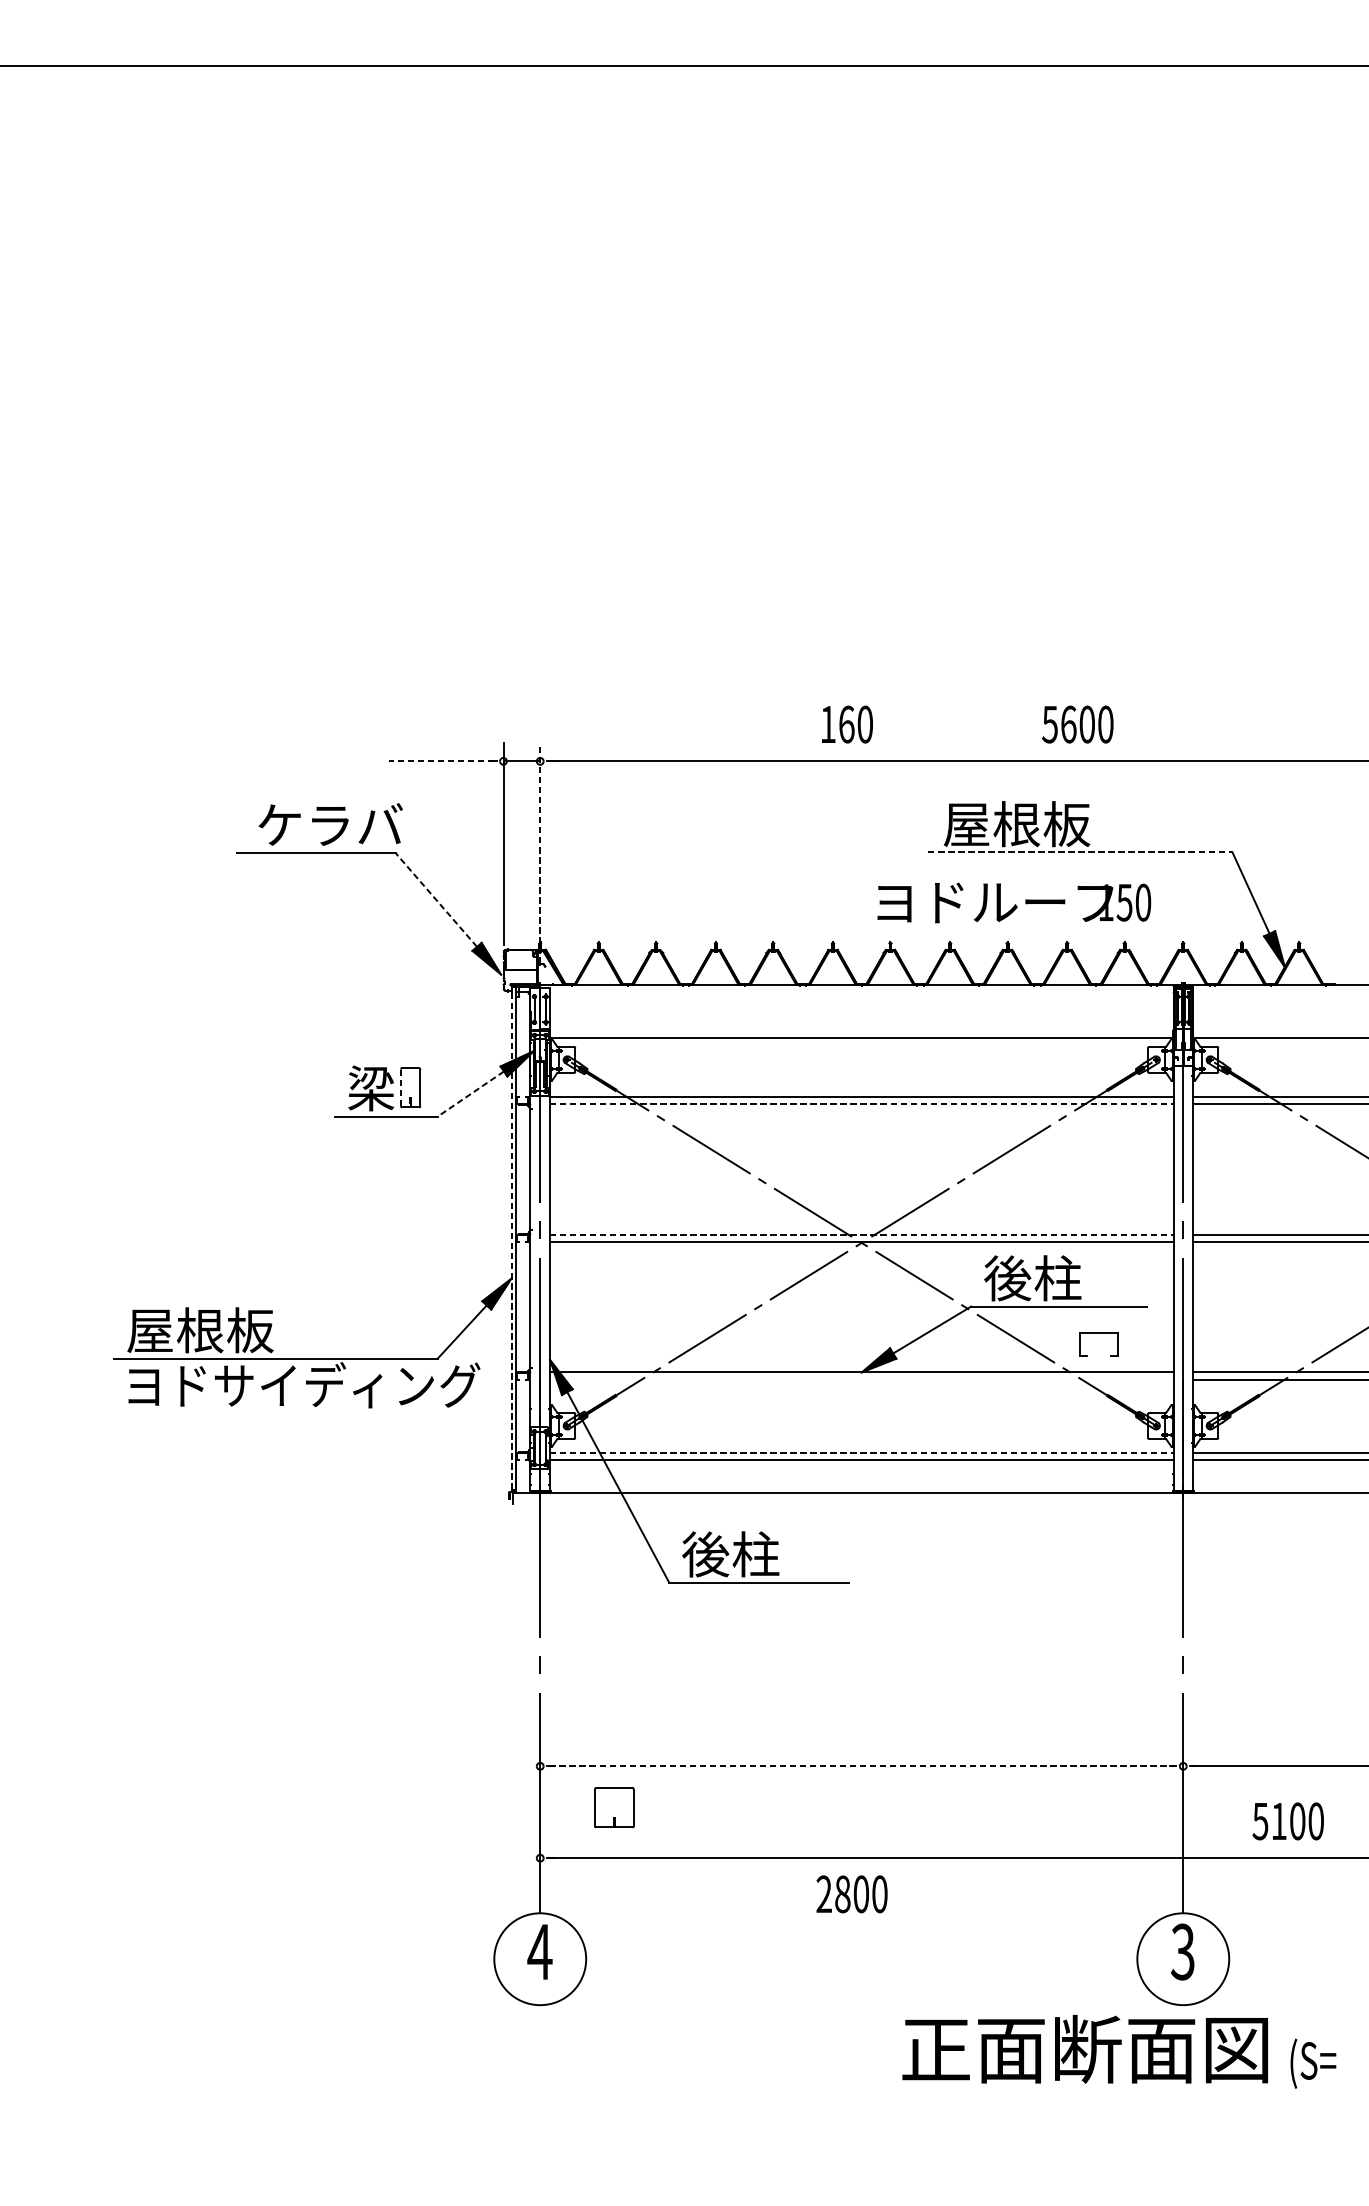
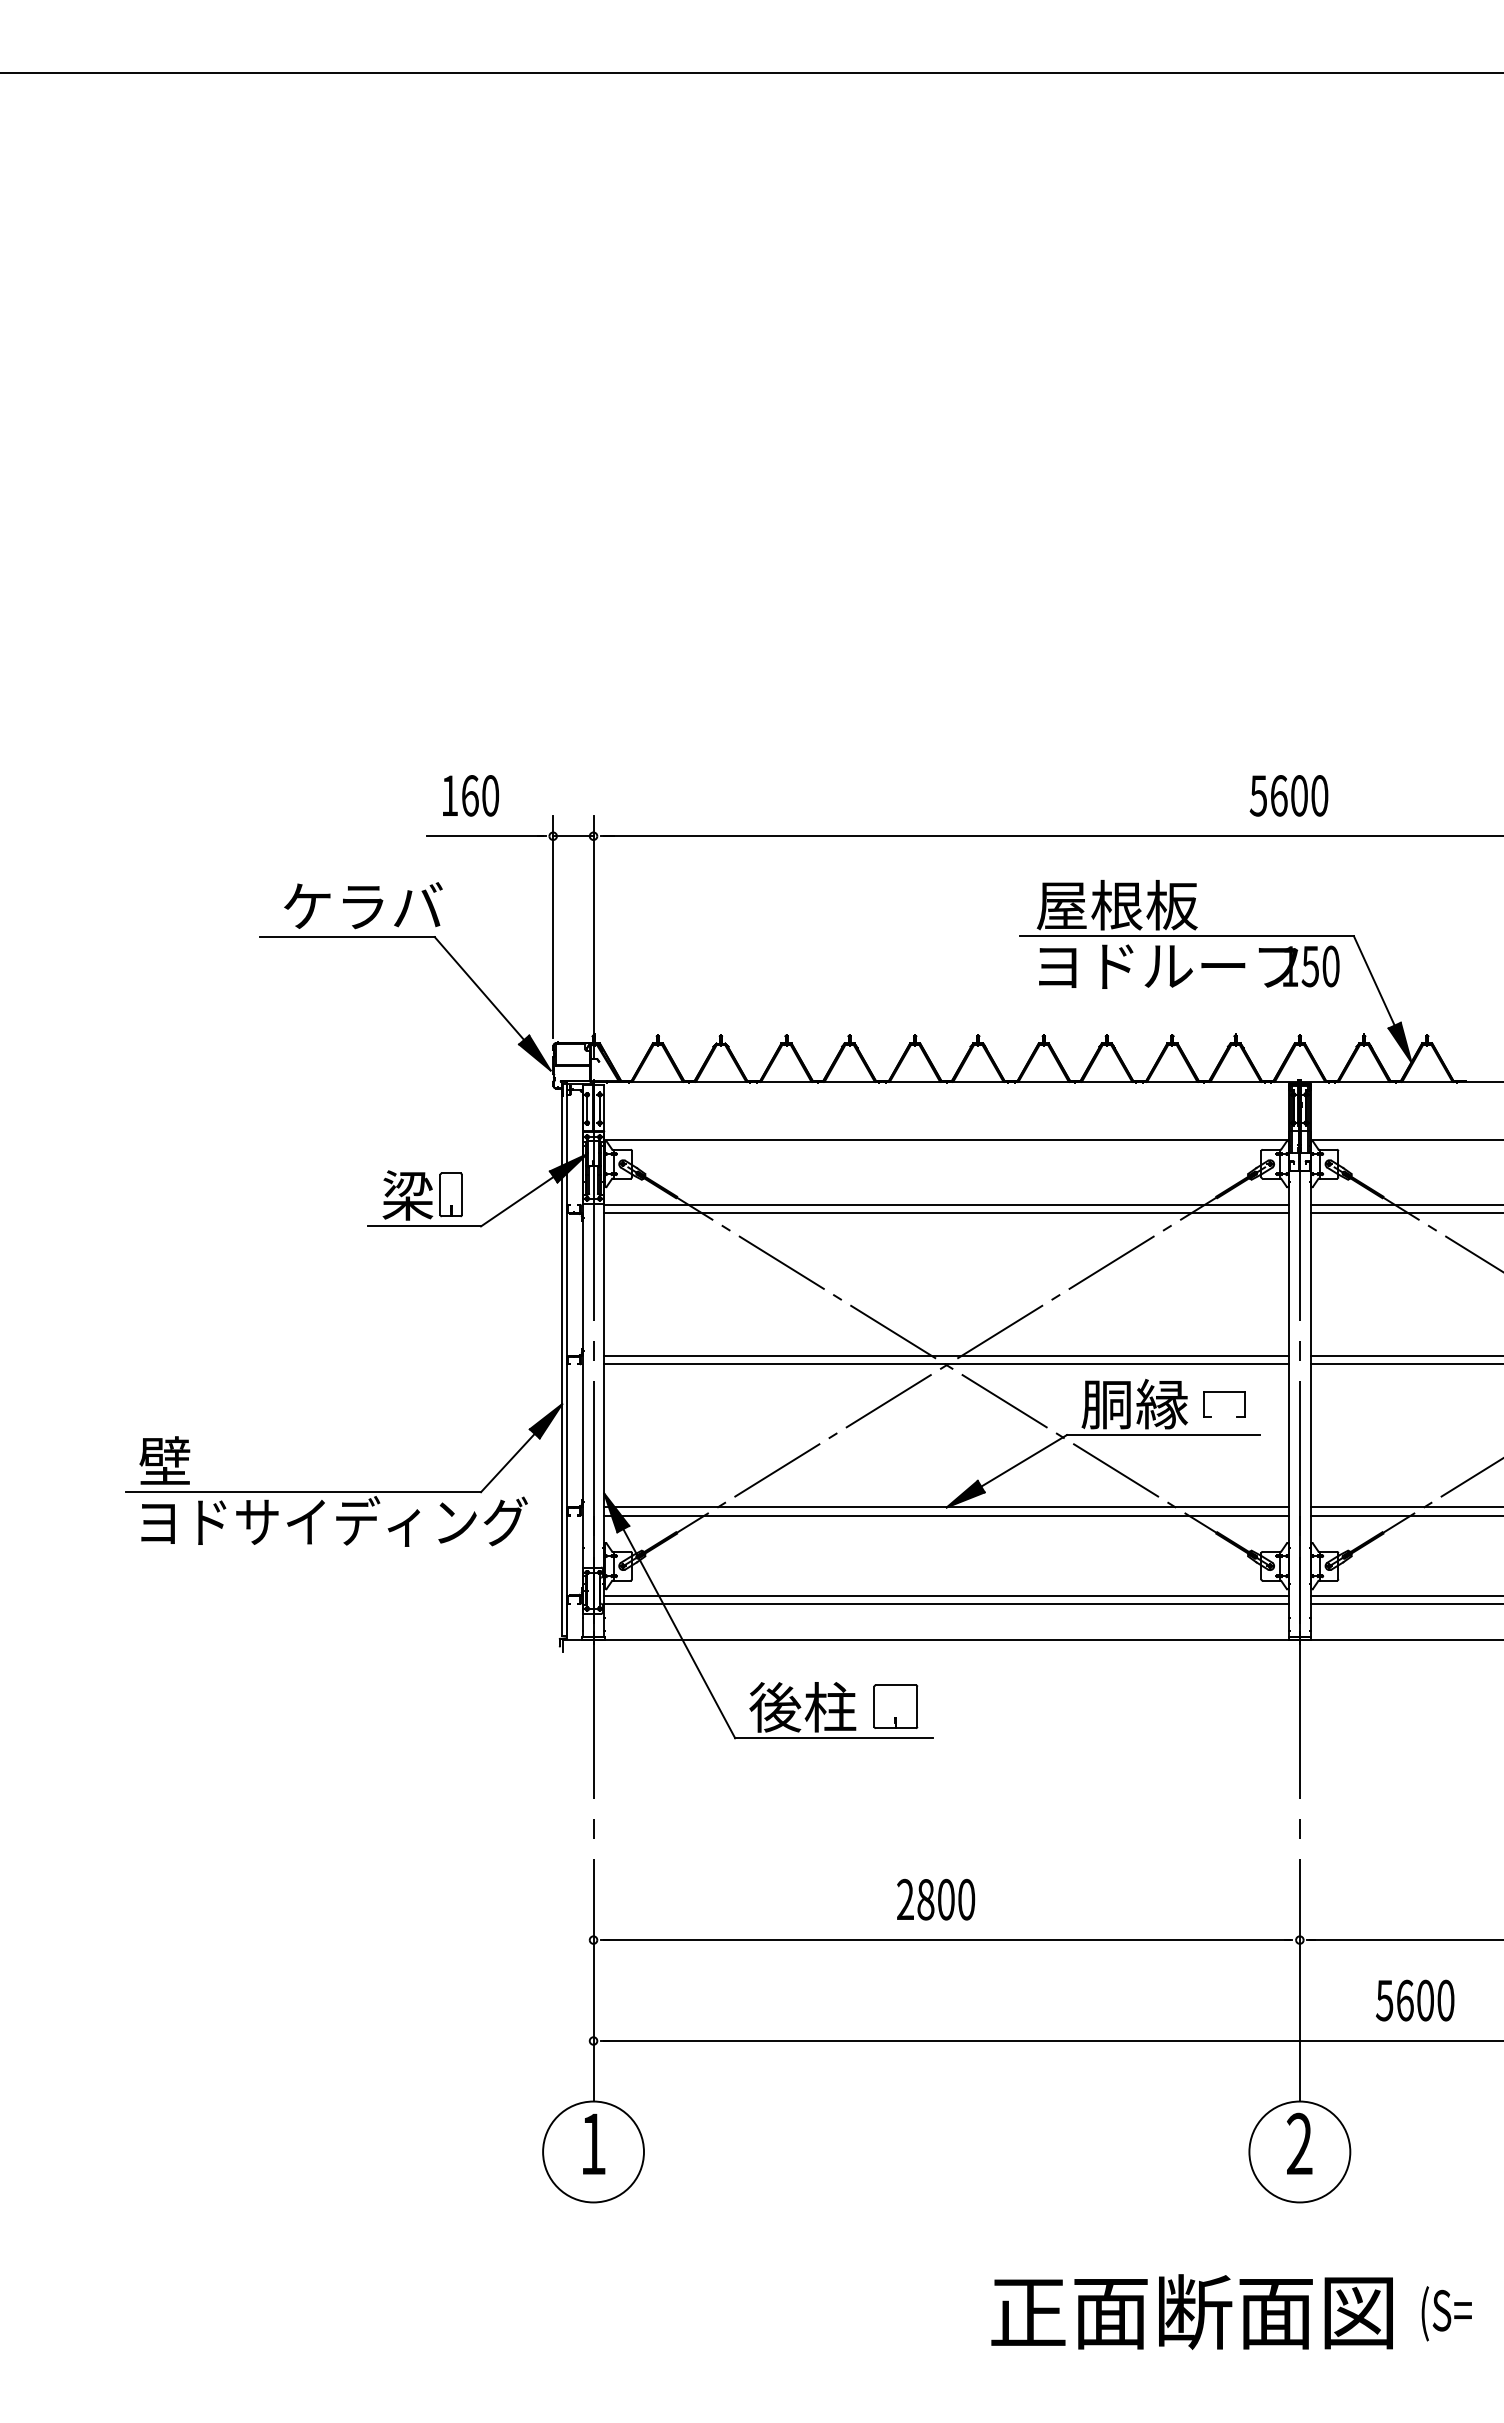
text: (847, 724) -> (470, 795), moved
text: (1077, 724) -> (1288, 795), moved
line: (441, 761) -> (485, 836), dashed -> solid
line: (540, 852) -> (593, 936), dashed -> solid
line: (1080, 852) -> (1187, 936), dashed -> solid
line: (436, 899) -> (479, 988), dashed -> solid
text: (1014, 902) -> (1189, 966), moved
line: (400, 1088) -> (440, 1195), dashed -> solid
line: (471, 1093) -> (517, 1201), dashed -> solid
line: (862, 1104) -> (947, 1213), dashed -> solid
line: (862, 1235) -> (947, 1356), dashed -> solid
line: (511, 1238) -> (562, 1360), dashed -> solid
text: (1032, 1277) -> (1134, 1403), 後柱 -> 胴縁
text: (199, 1329) -> (219, 1460), 屋根板 -> 壁
part: (1099, 1333) -> (1224, 1392), moved
line: (861, 1379) -> (946, 1515), added
line: (862, 1452) -> (947, 1595), dashed -> solid
line: (862, 1766) -> (947, 1940), dashed -> solid
part: (613, 1807) -> (895, 1706), moved
text: (1279, 1821) -> (1405, 2000), 5100 -> 5600
text: (852, 1894) -> (936, 1899), moved
text: (540, 1951) -> (593, 2143), 4 -> 1
text: (1182, 1952) -> (1299, 2144), 3 -> 2
text: (1084, 2048) -> (1191, 2311), moved
text: (1313, 2063) -> (1446, 2313), moved

